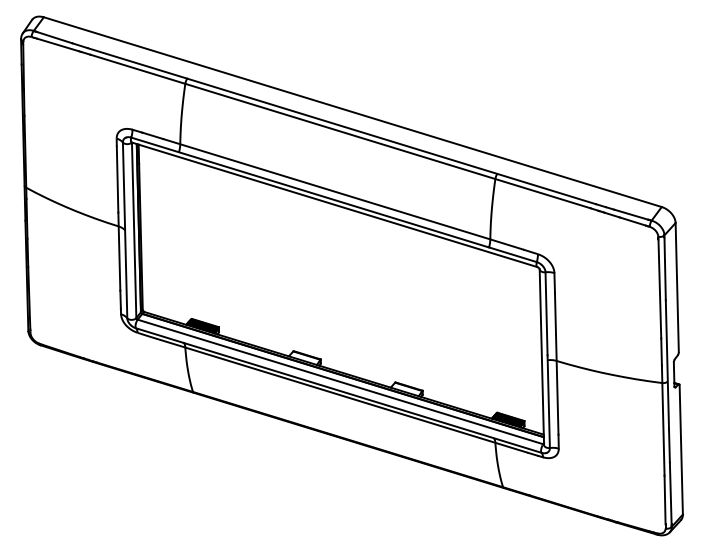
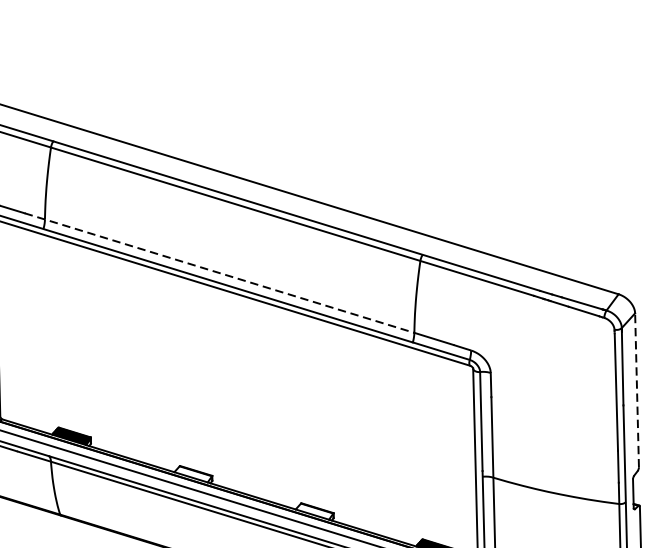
line: (327, 189) -> (220, 273), solid -> dashed
line: (677, 287) -> (637, 390), solid -> dashed

